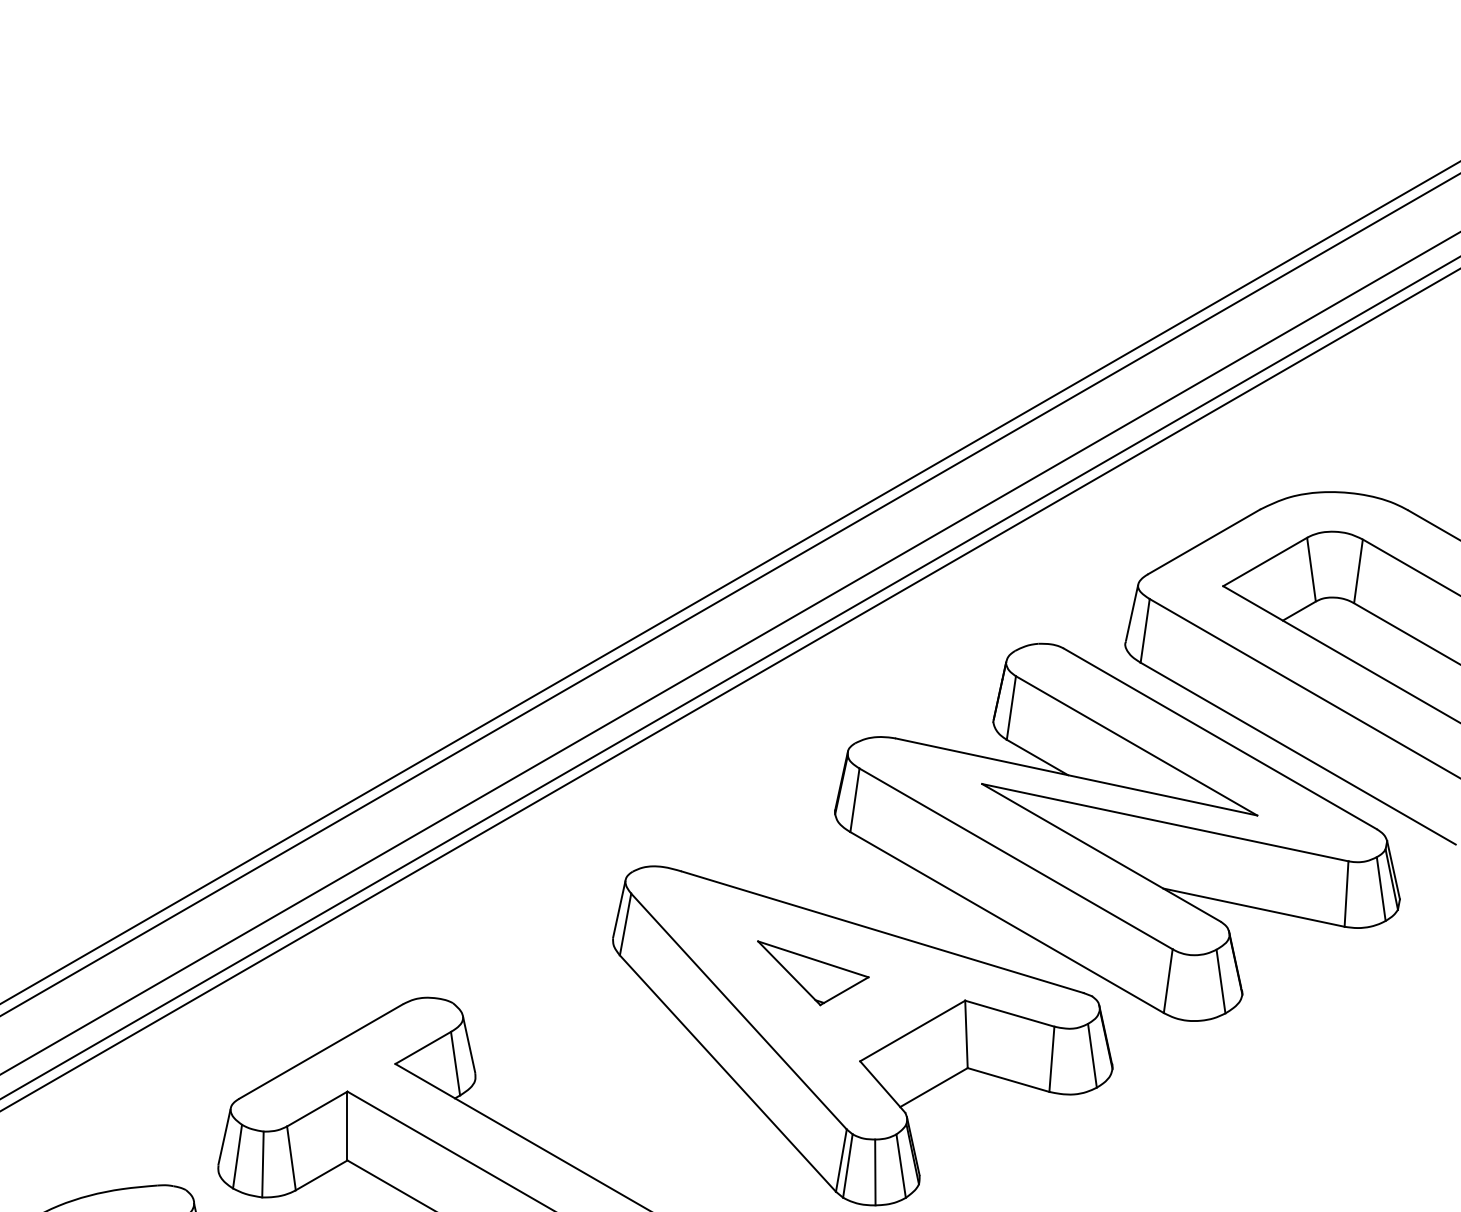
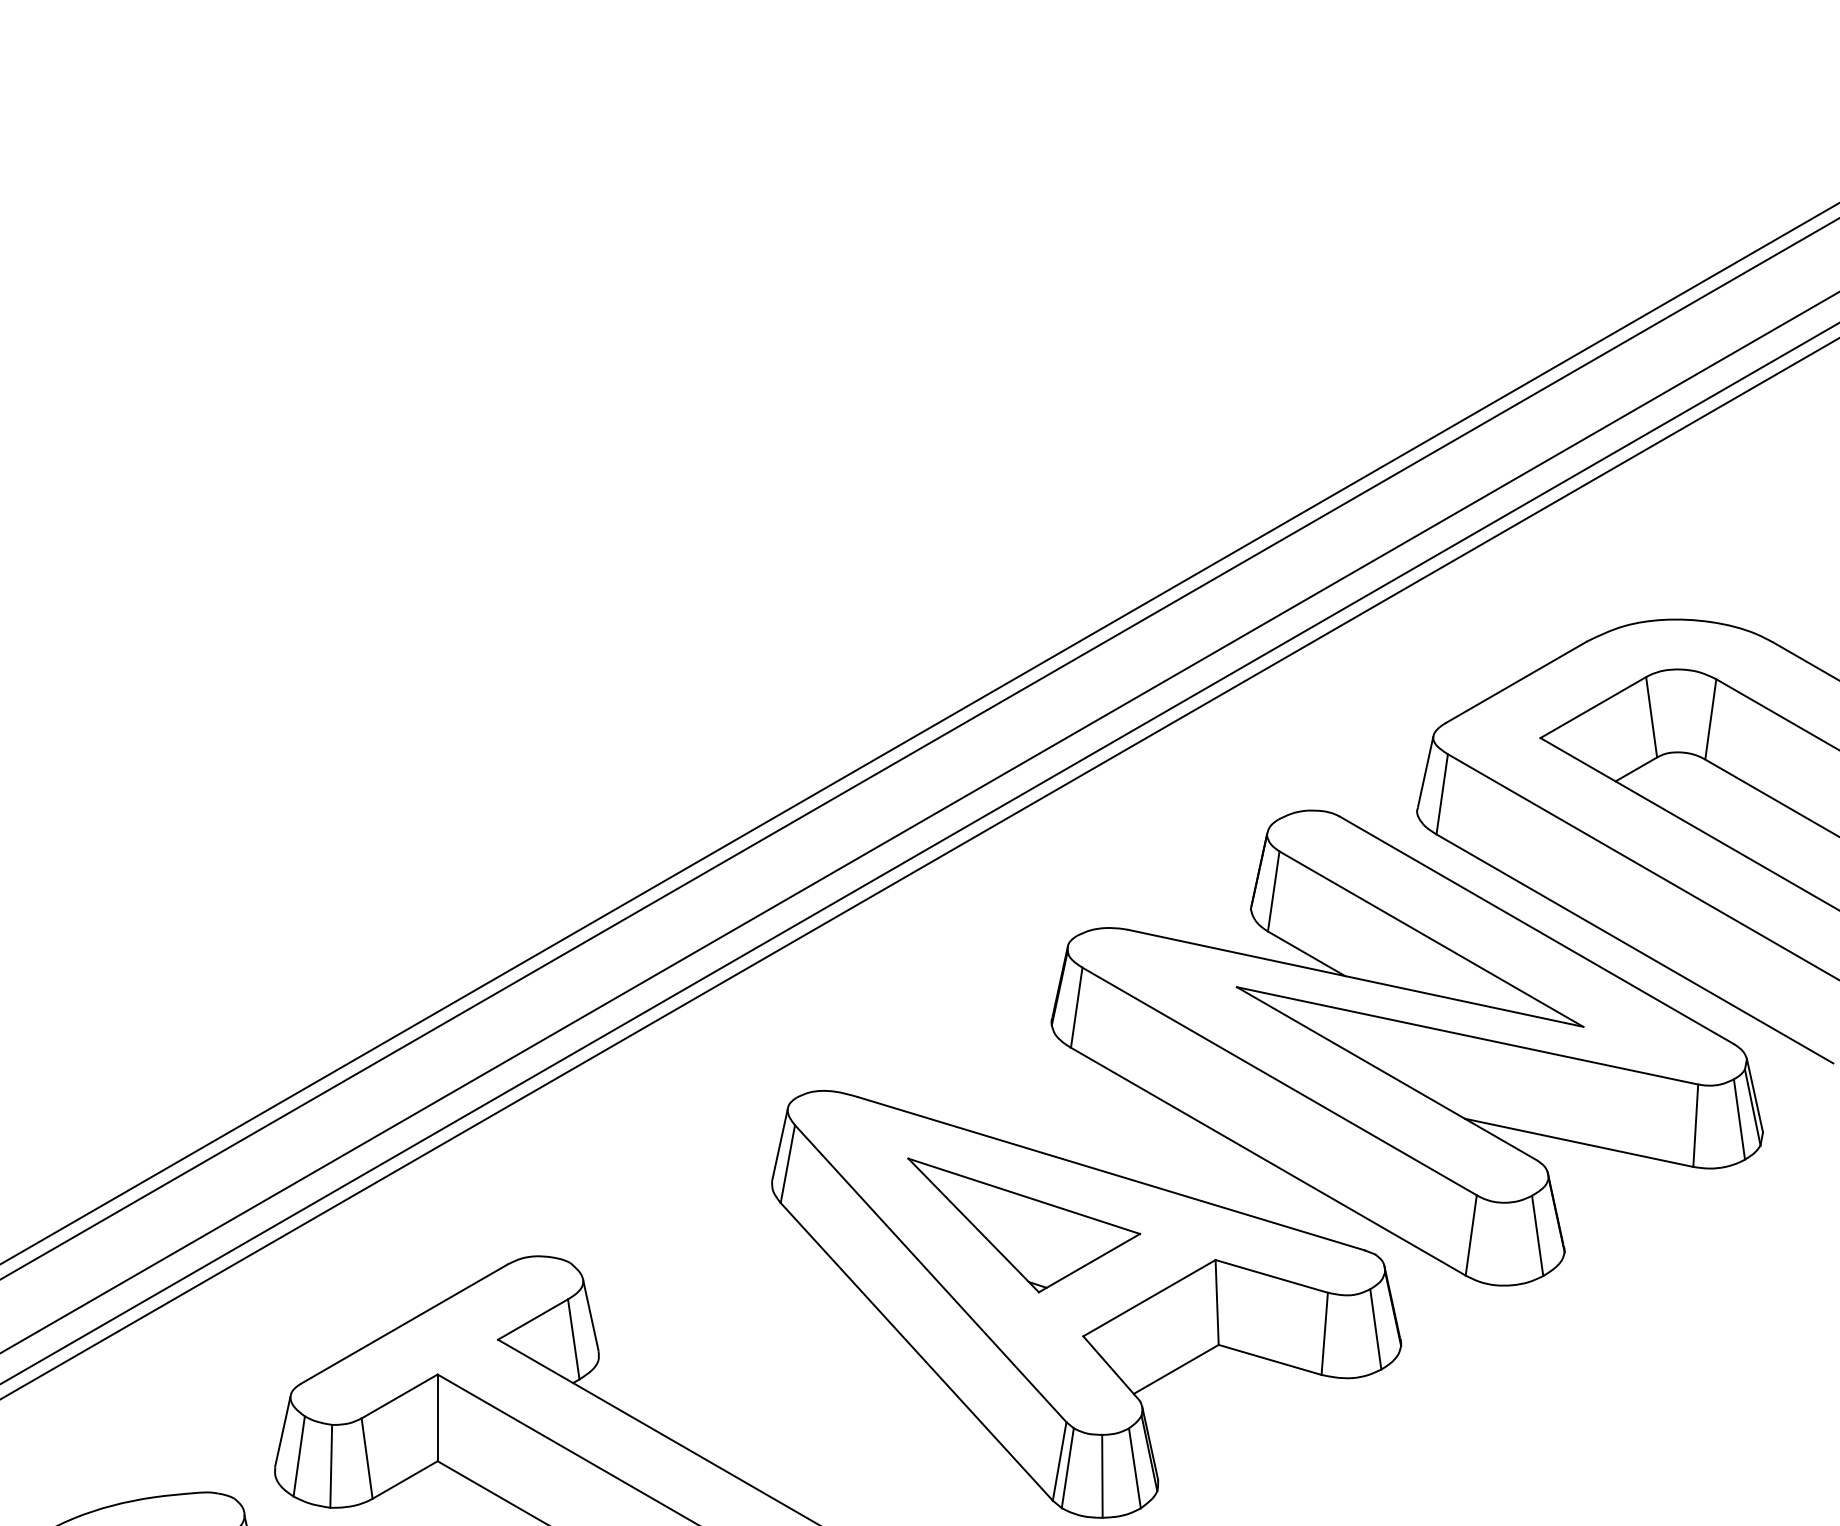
part: (813, 973) -> (1024, 1225), size x1.67

